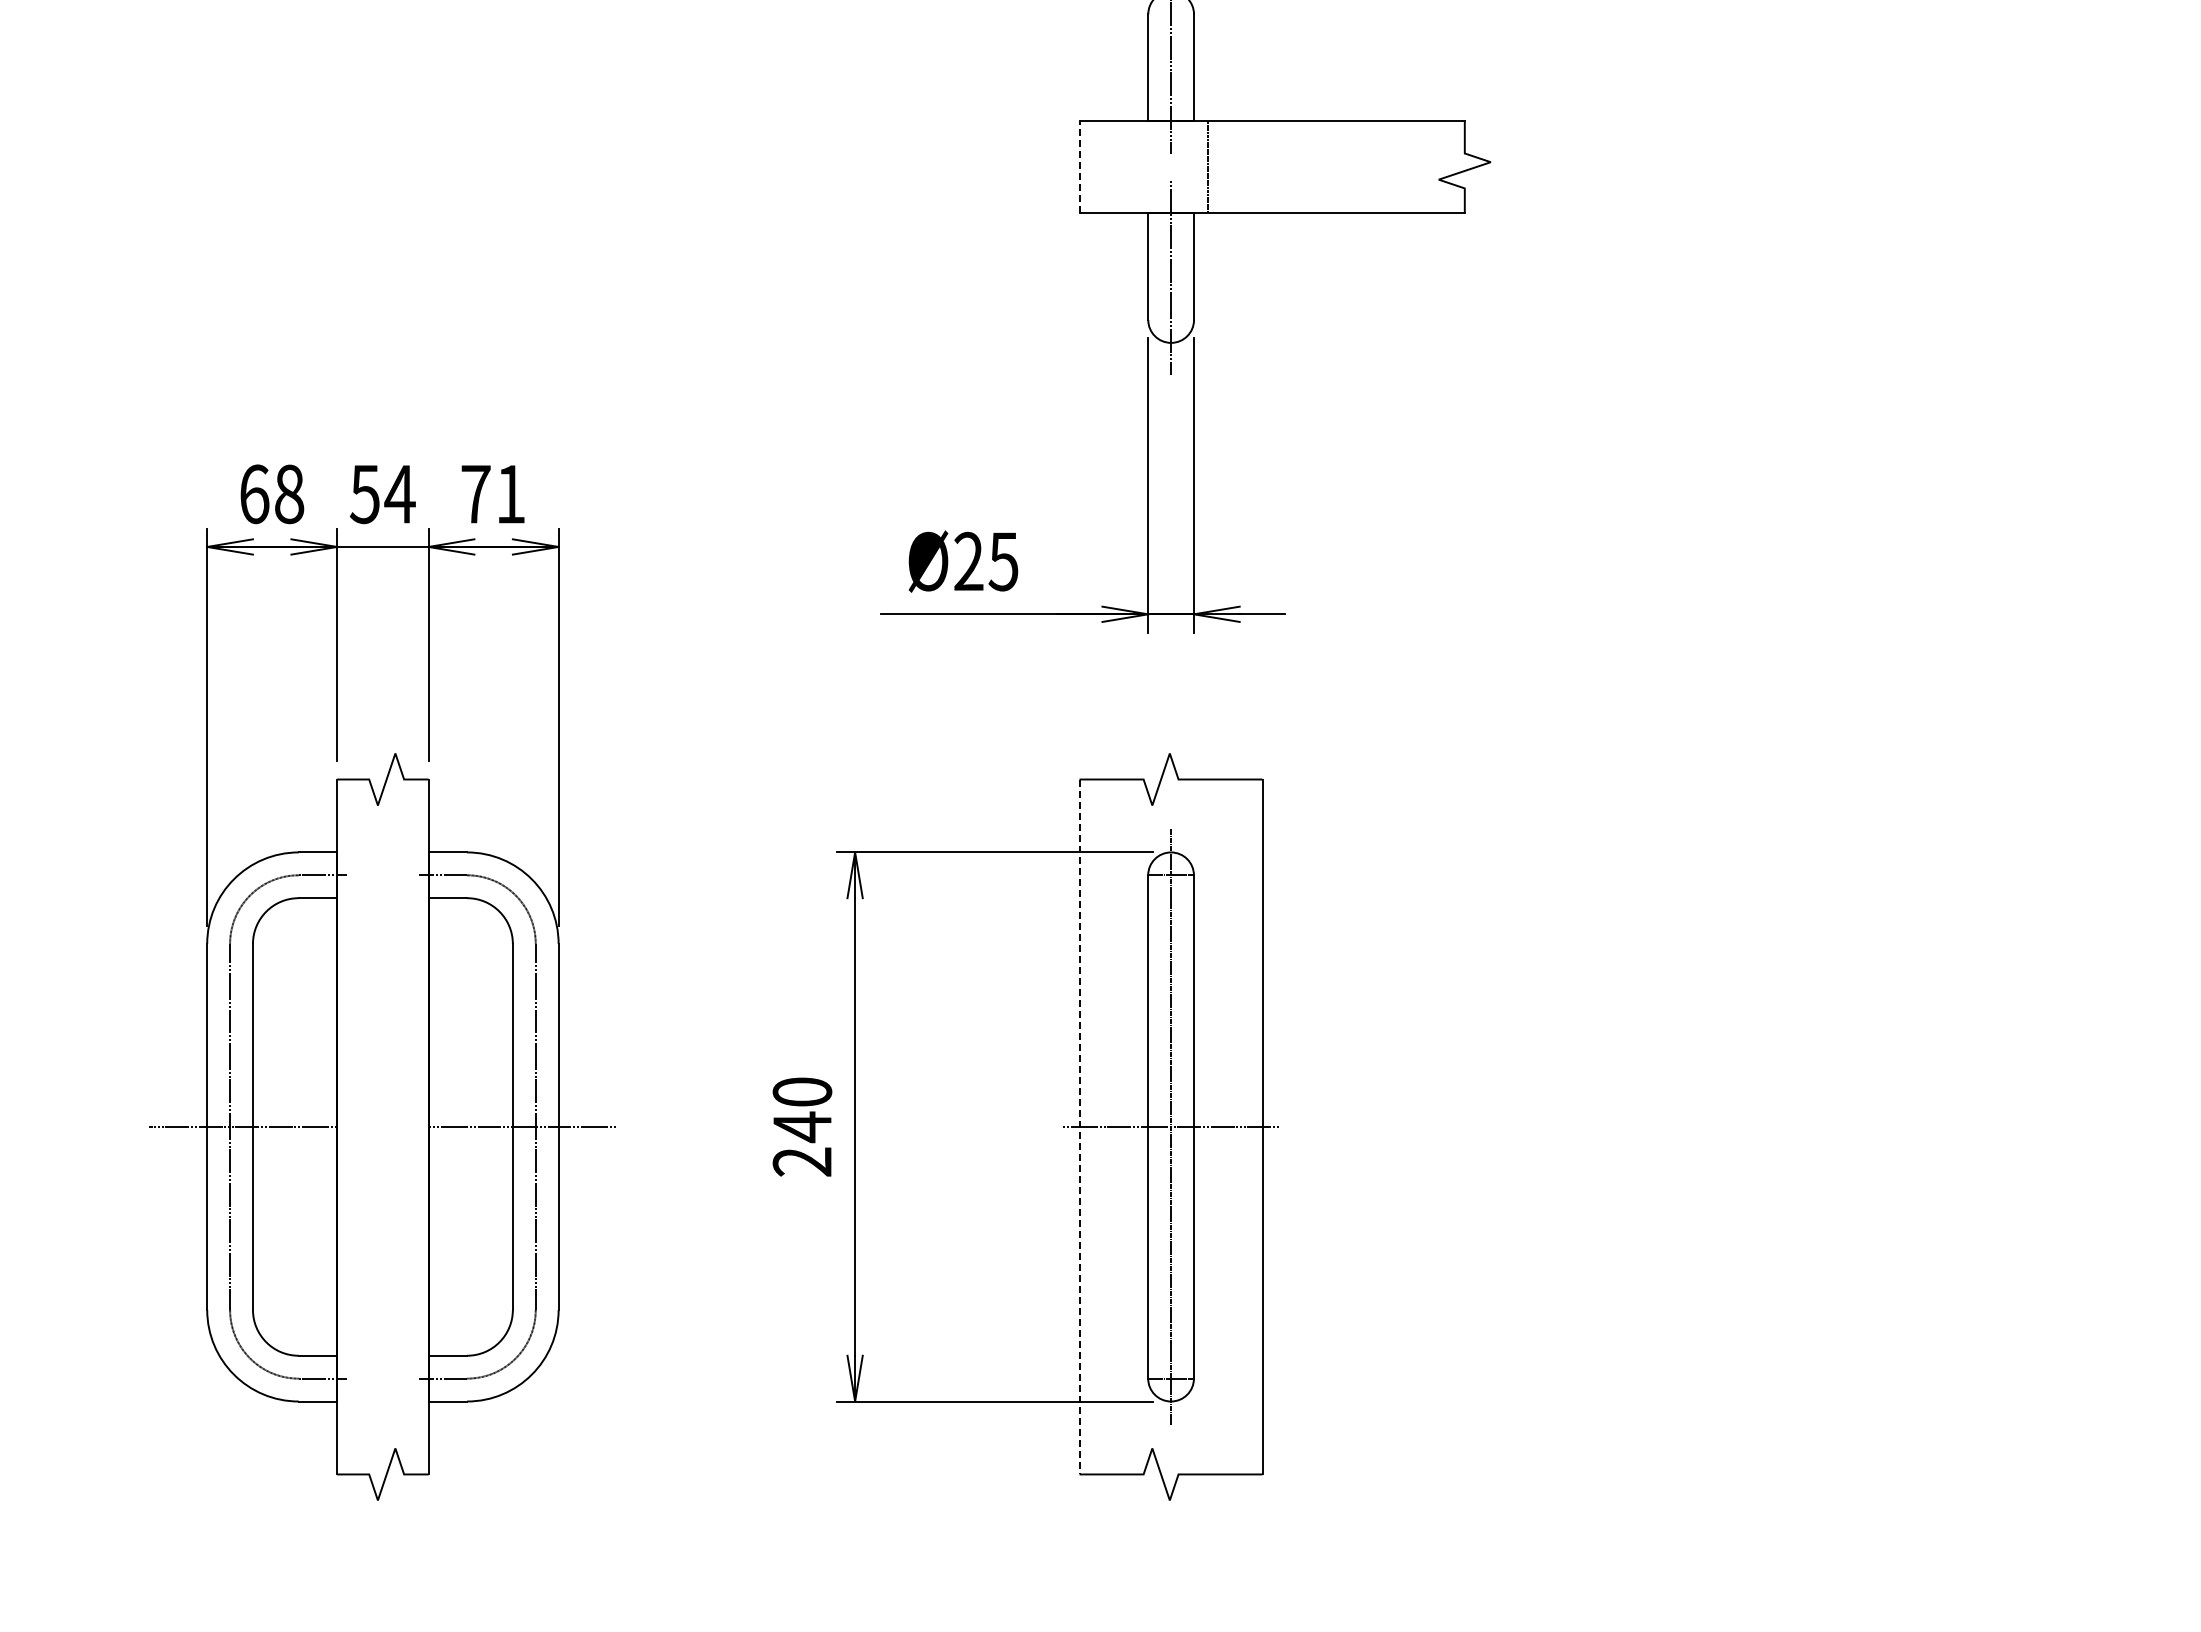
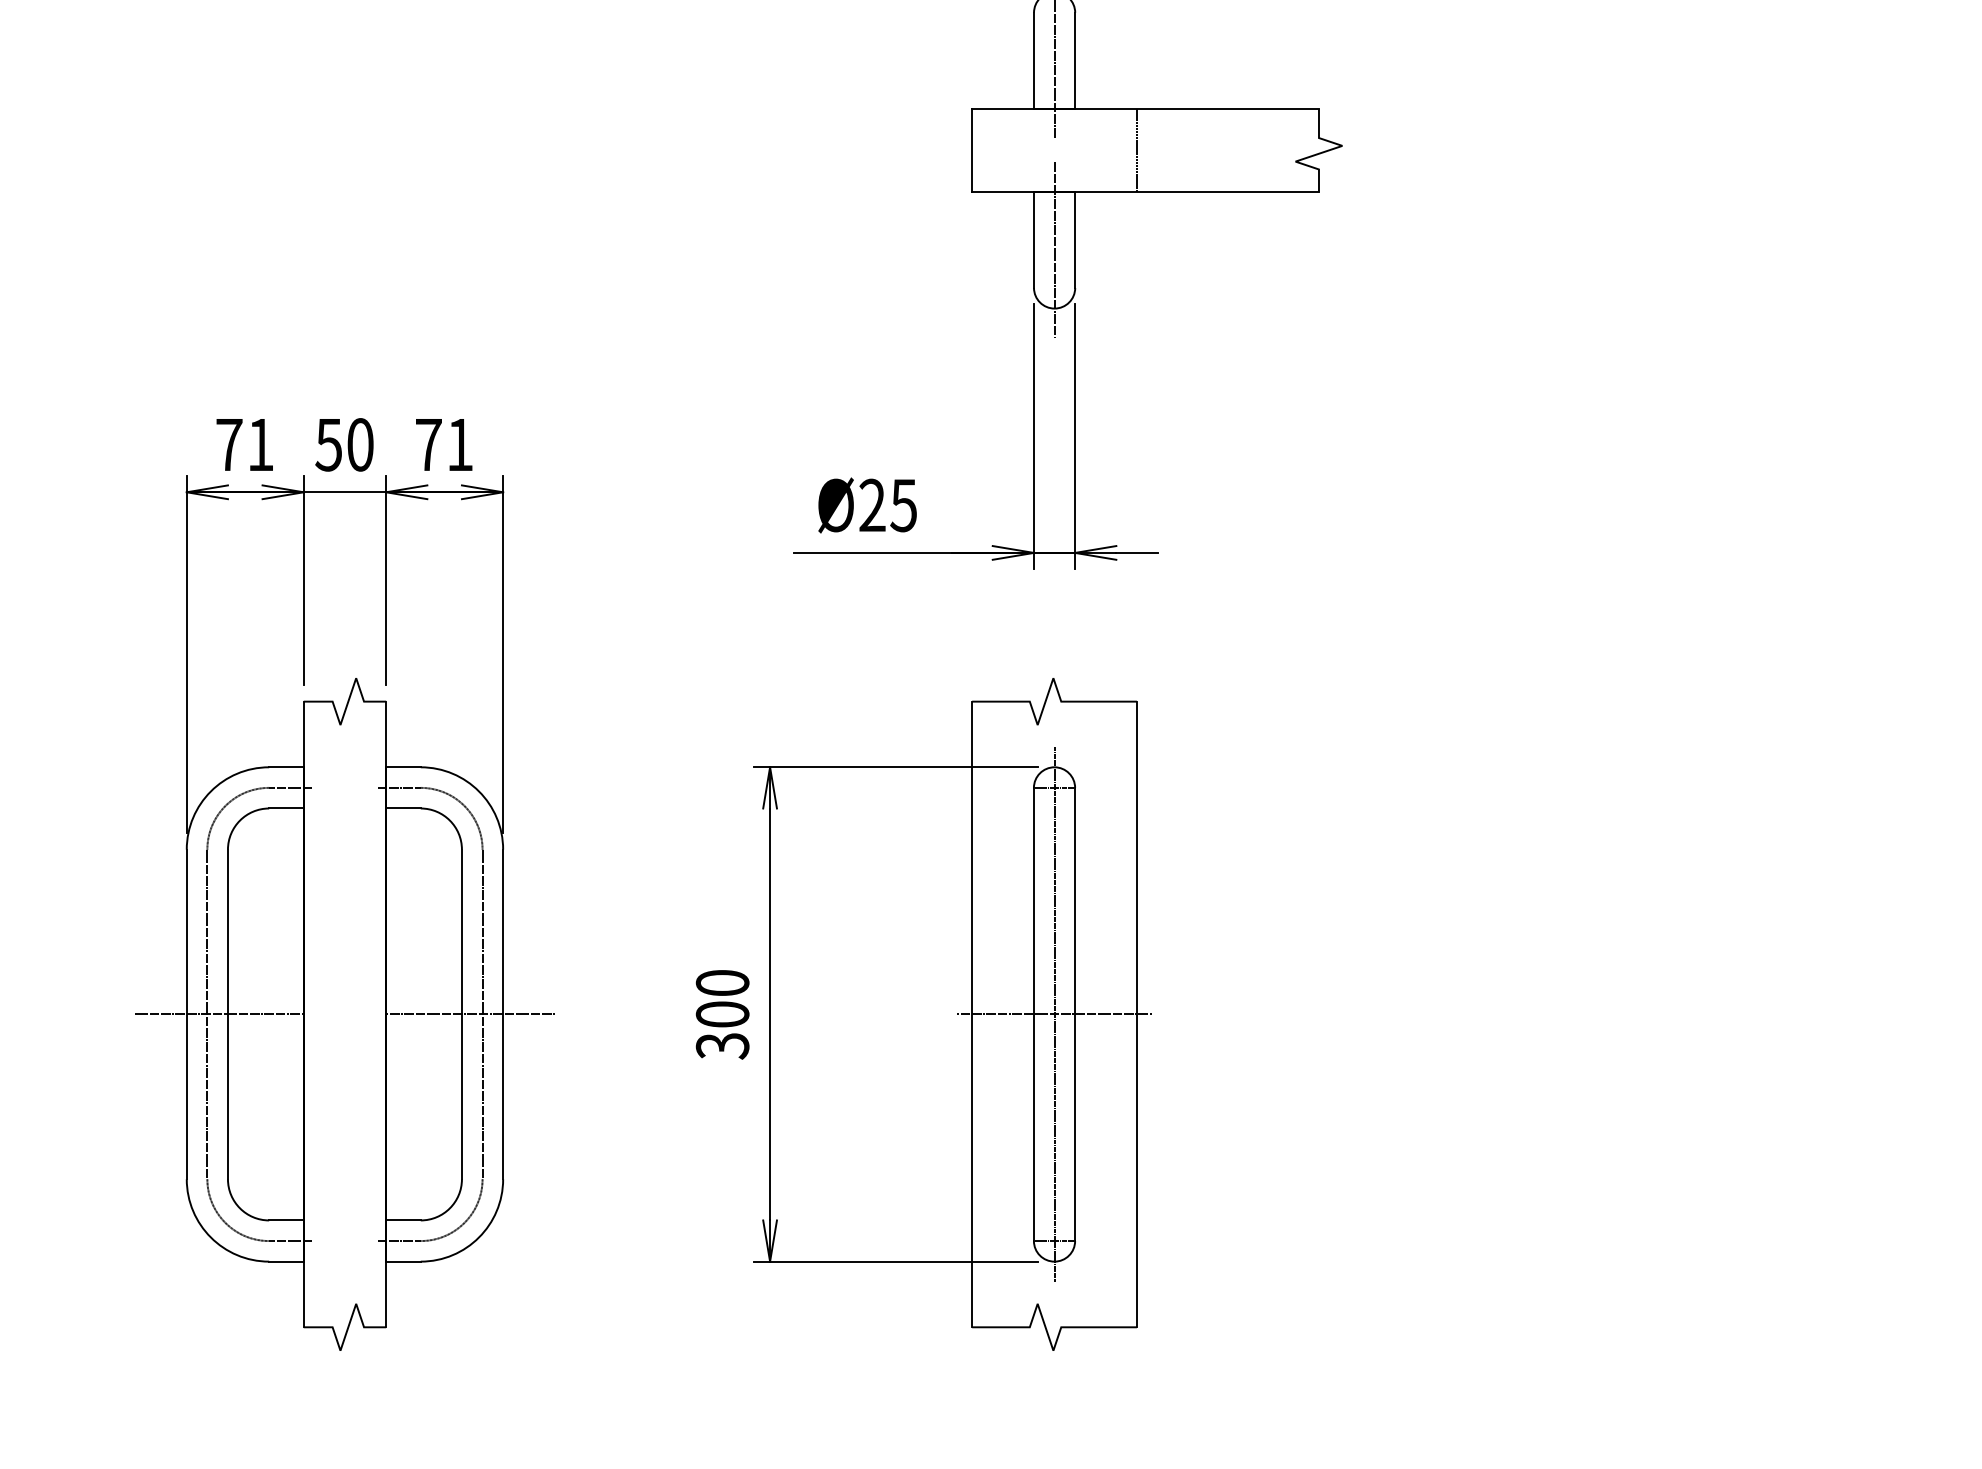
line: (1207, 166) -> (1136, 149), moved
line: (1079, 167) -> (972, 150), dashed -> solid
text: (272, 494) -> (245, 445), 68 -> 71
text: (399, 494) -> (359, 445), 54 -> 50
line: (1079, 1127) -> (972, 1014), dashed -> solid
text: (802, 1144) -> (722, 1030), 240 -> 300

